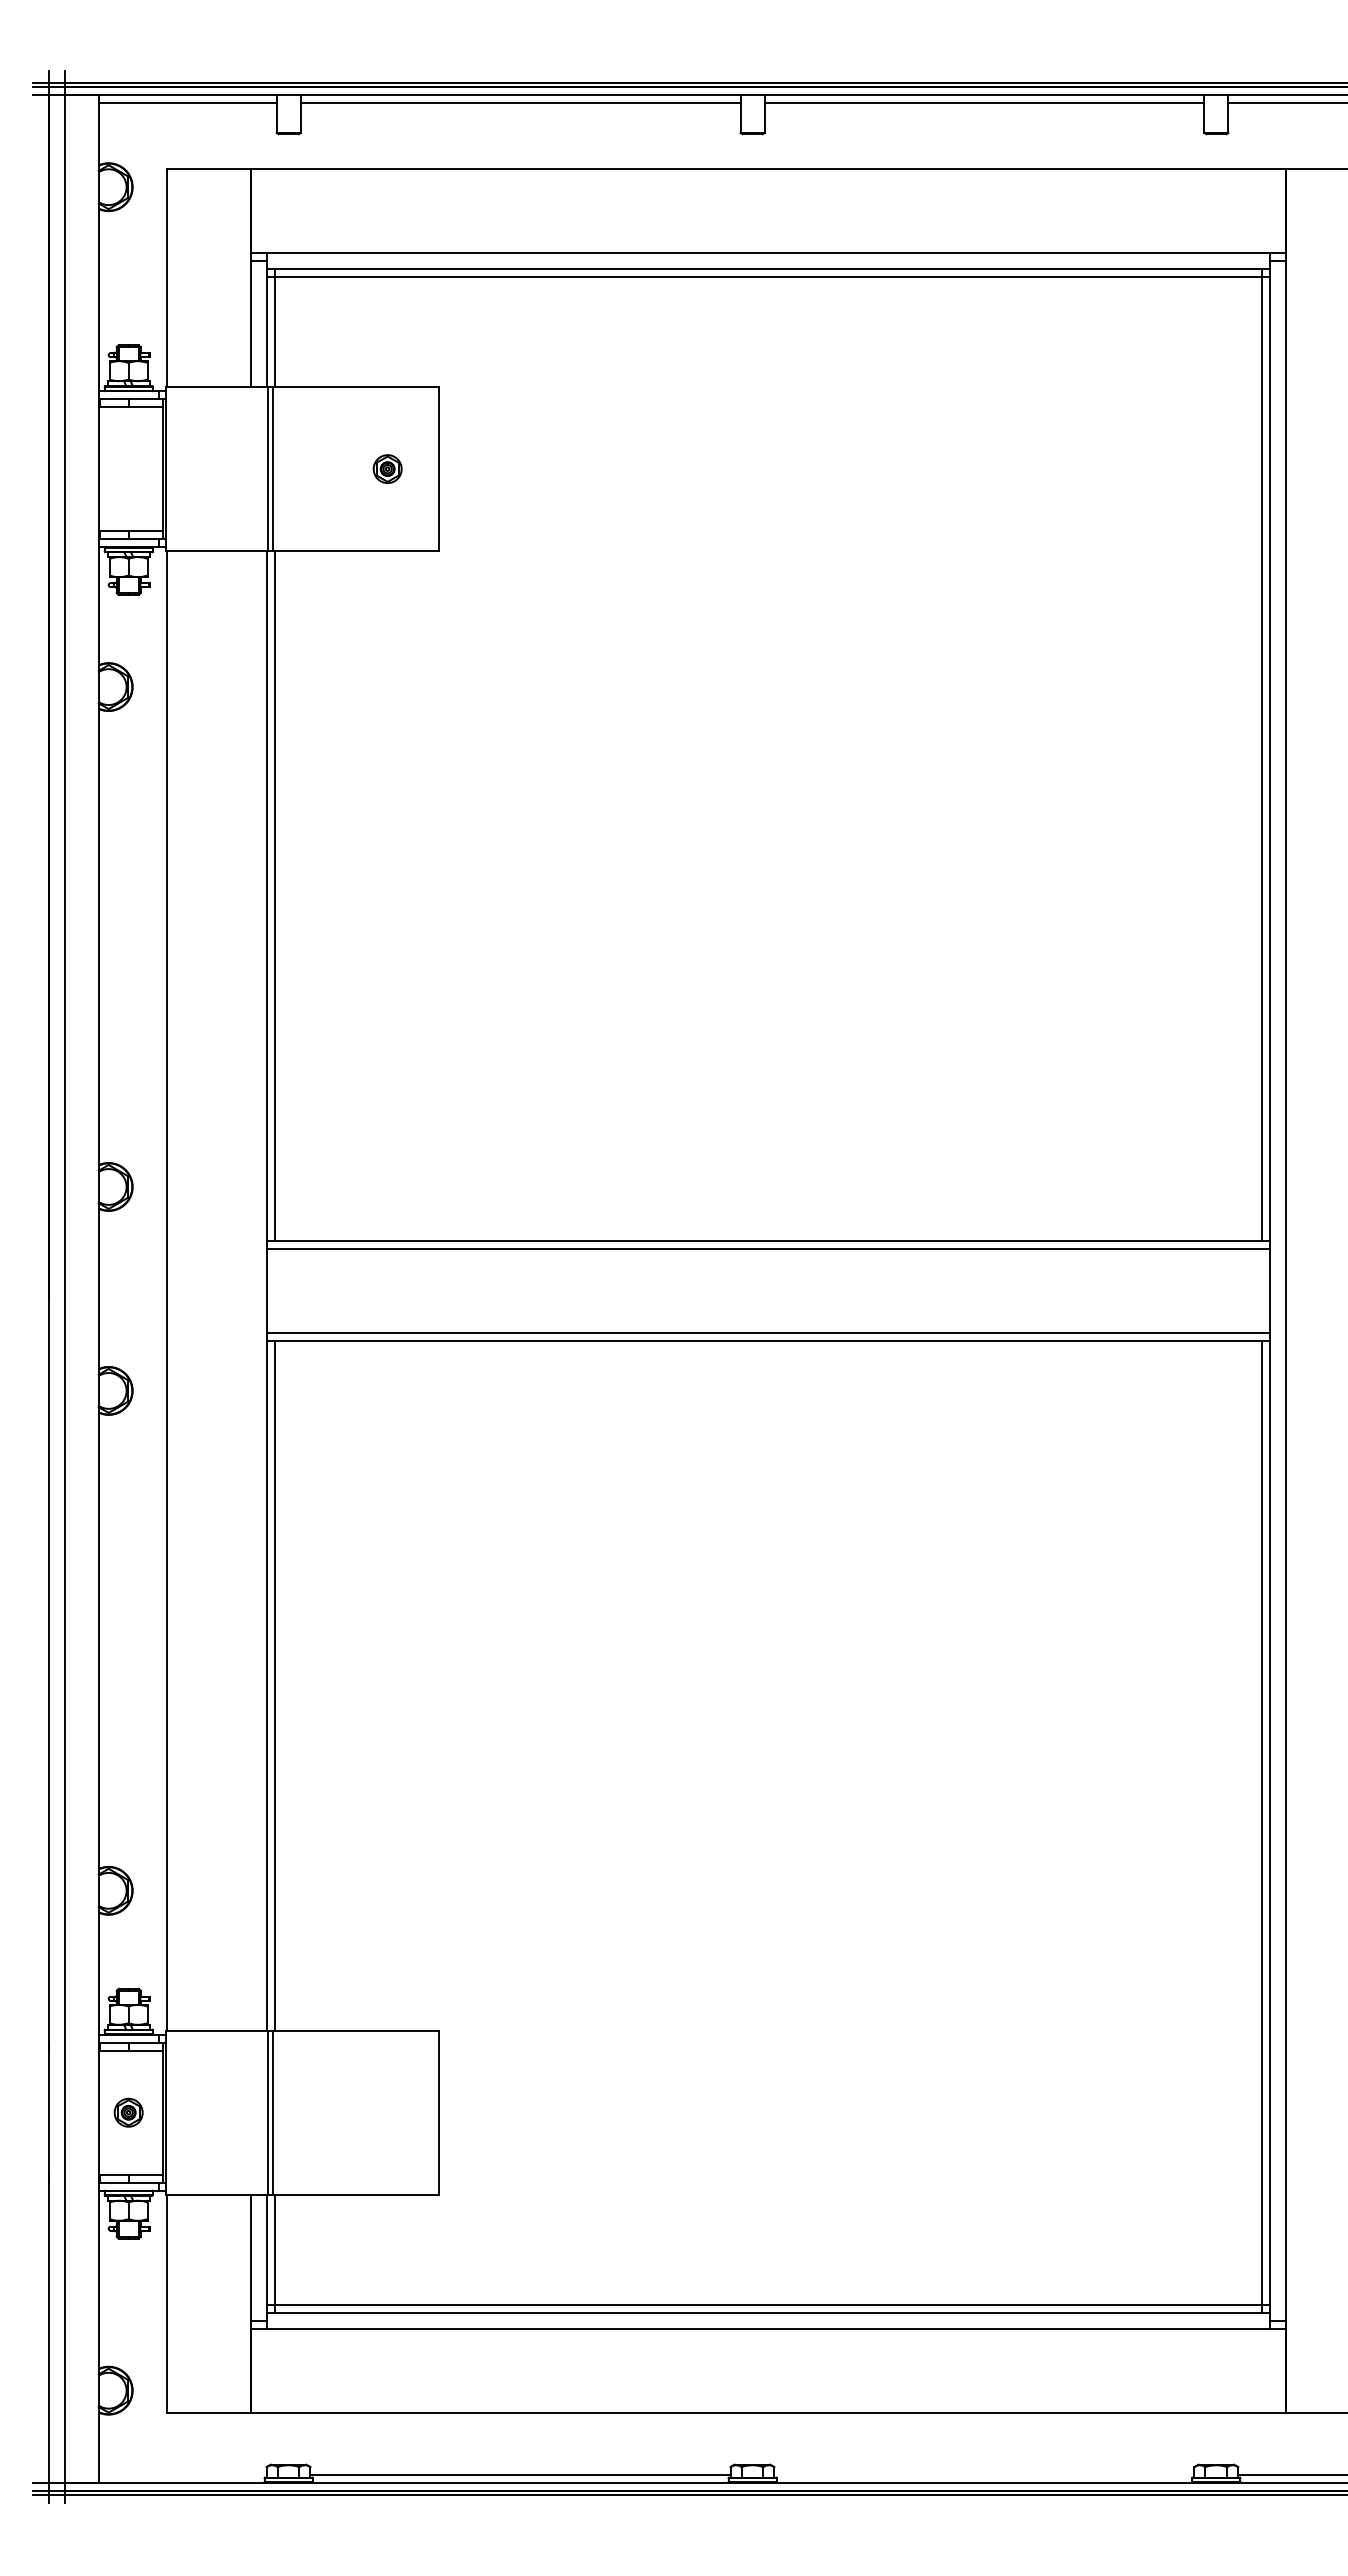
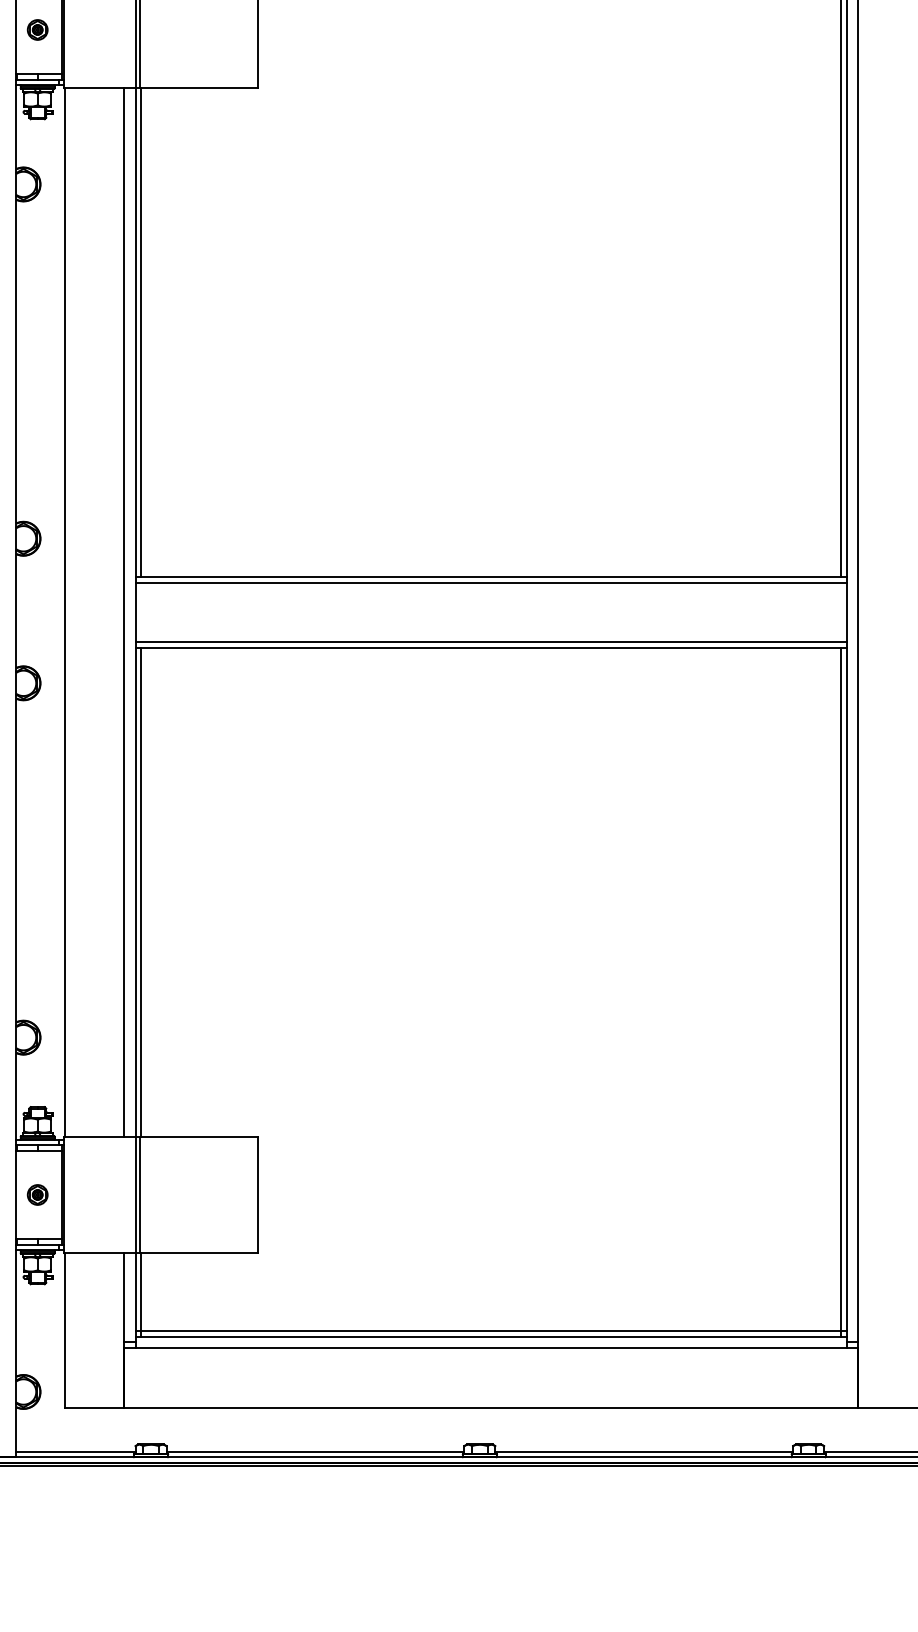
part: (387, 468) -> (37, 29), moved
line: (250, 1290) -> (124, 612), added
line: (182, 2474) -> (75, 1451), added
line: (984, 2474) -> (644, 1451), added

